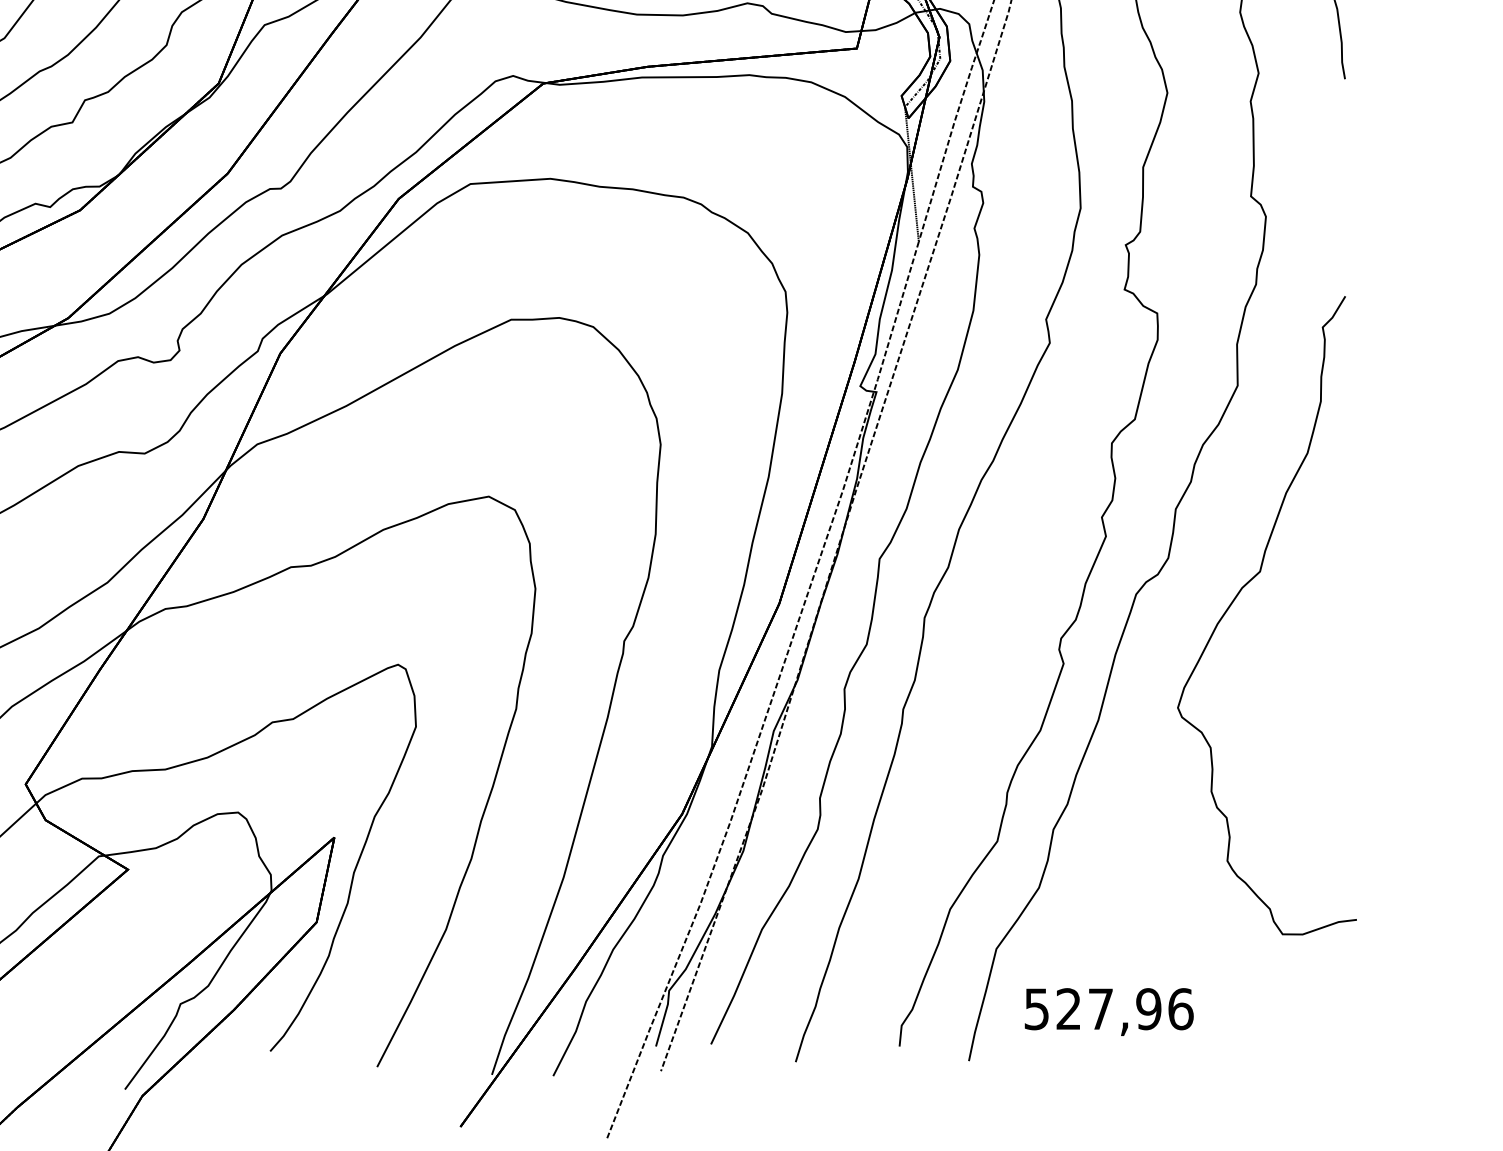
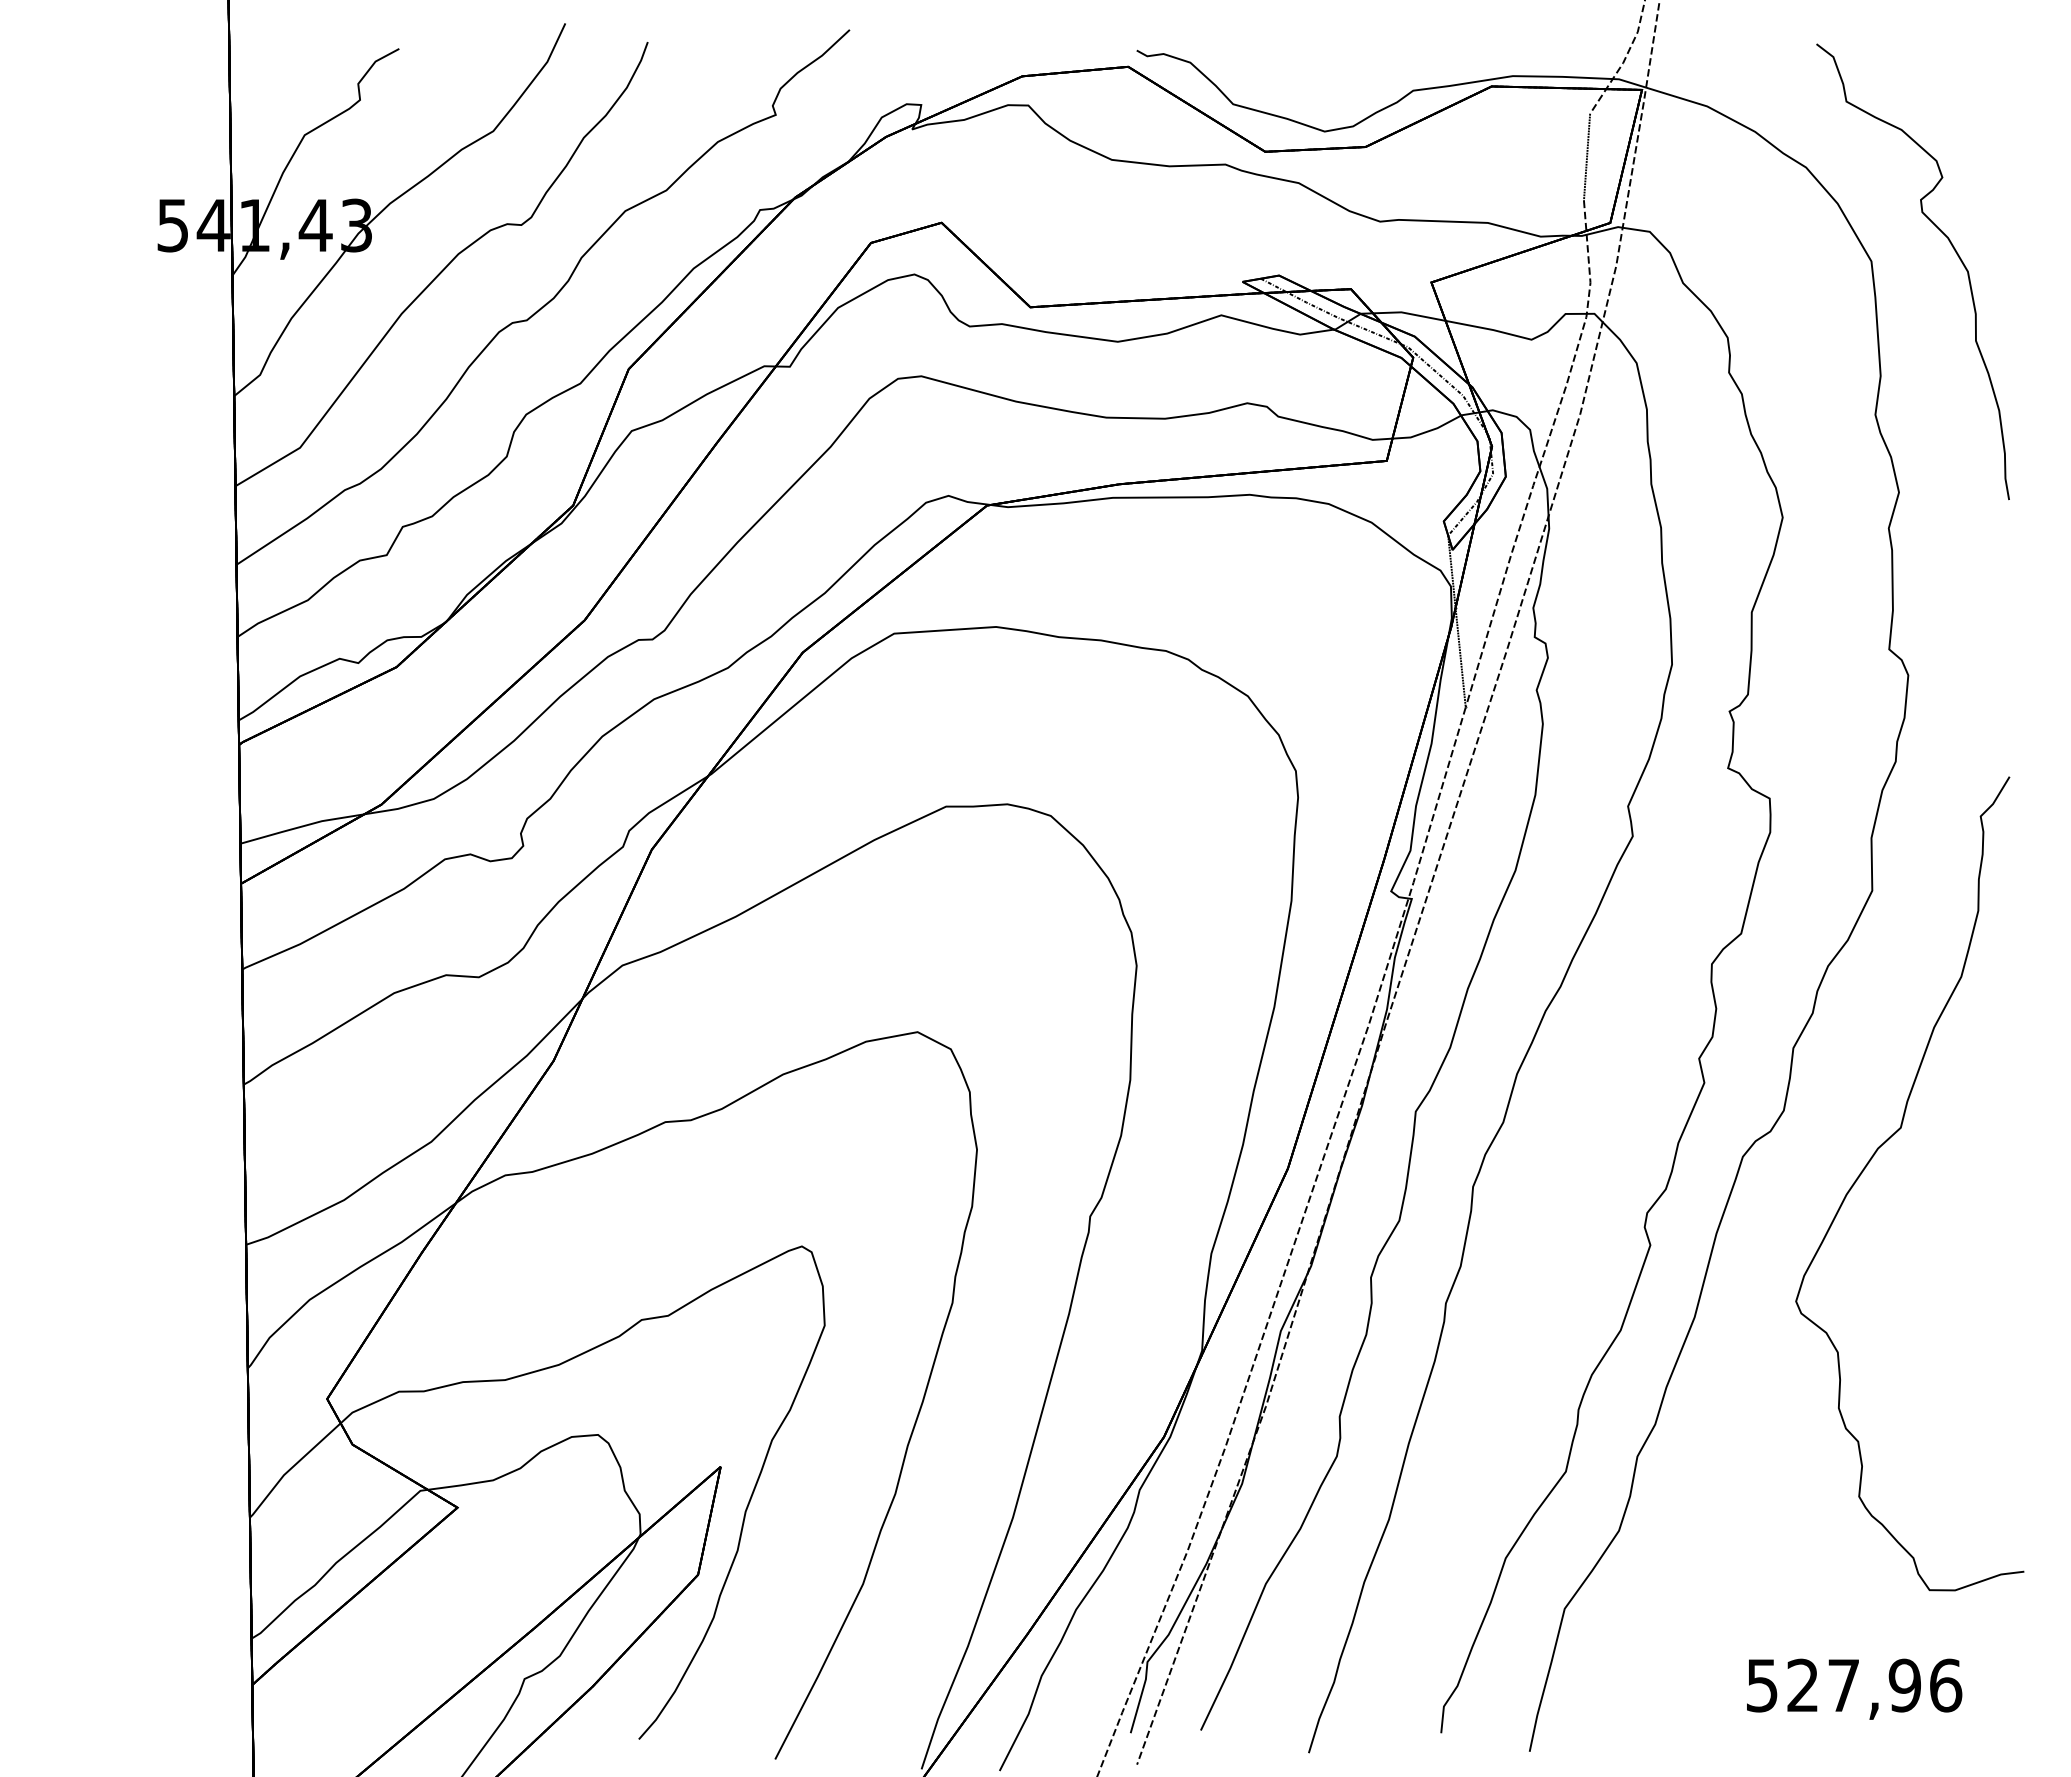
text: (1109, 1011) -> (1854, 1688), moved

